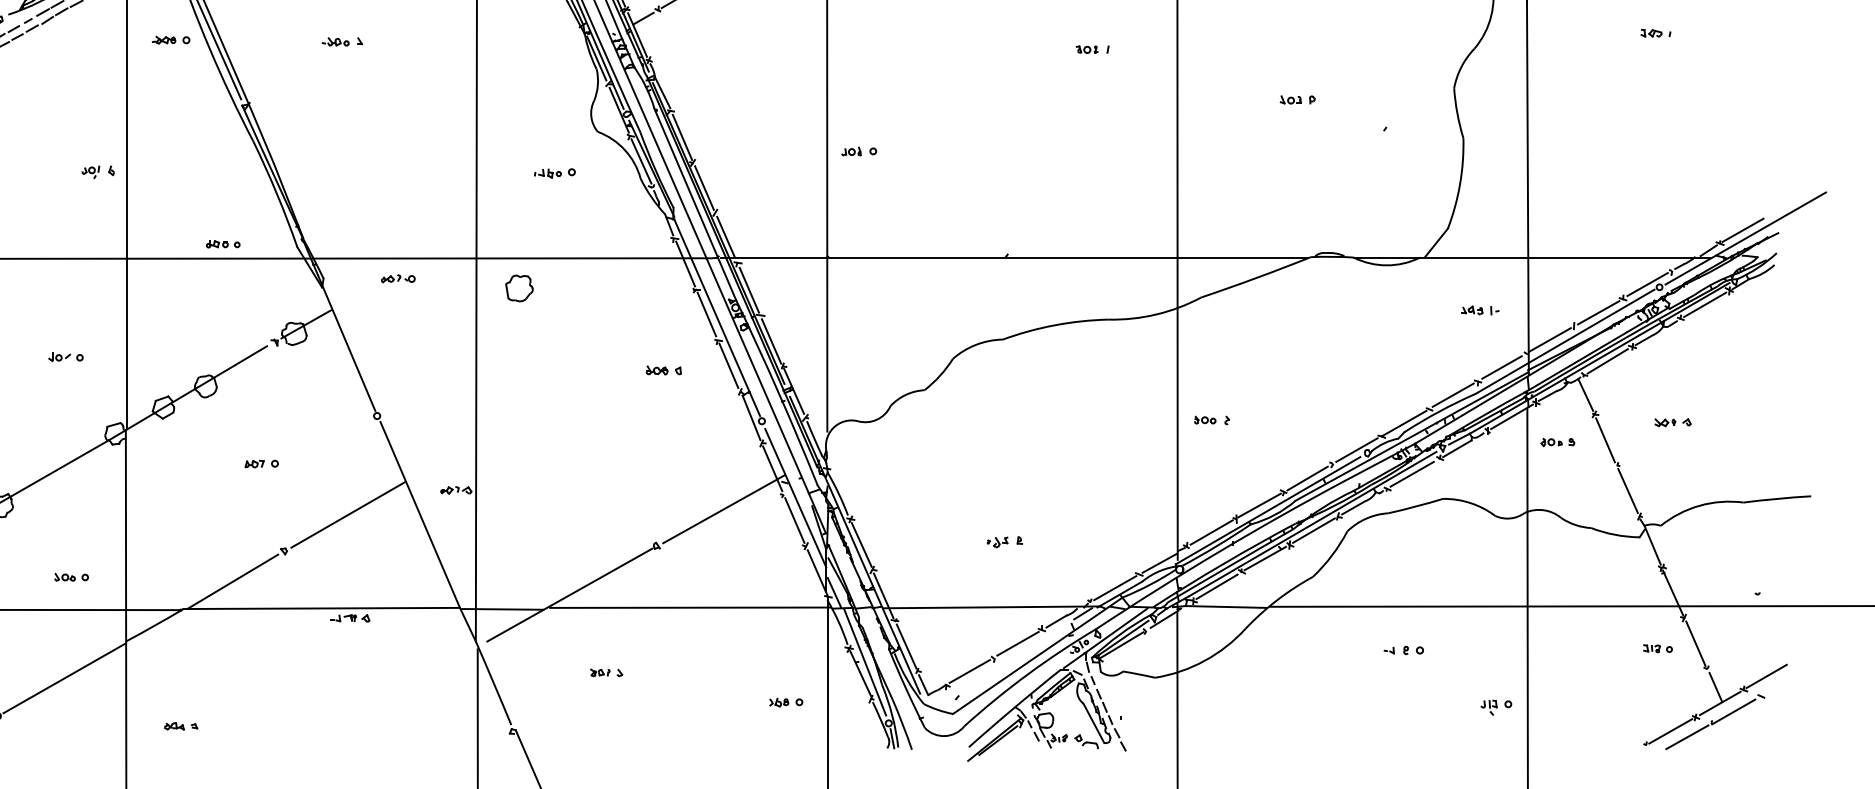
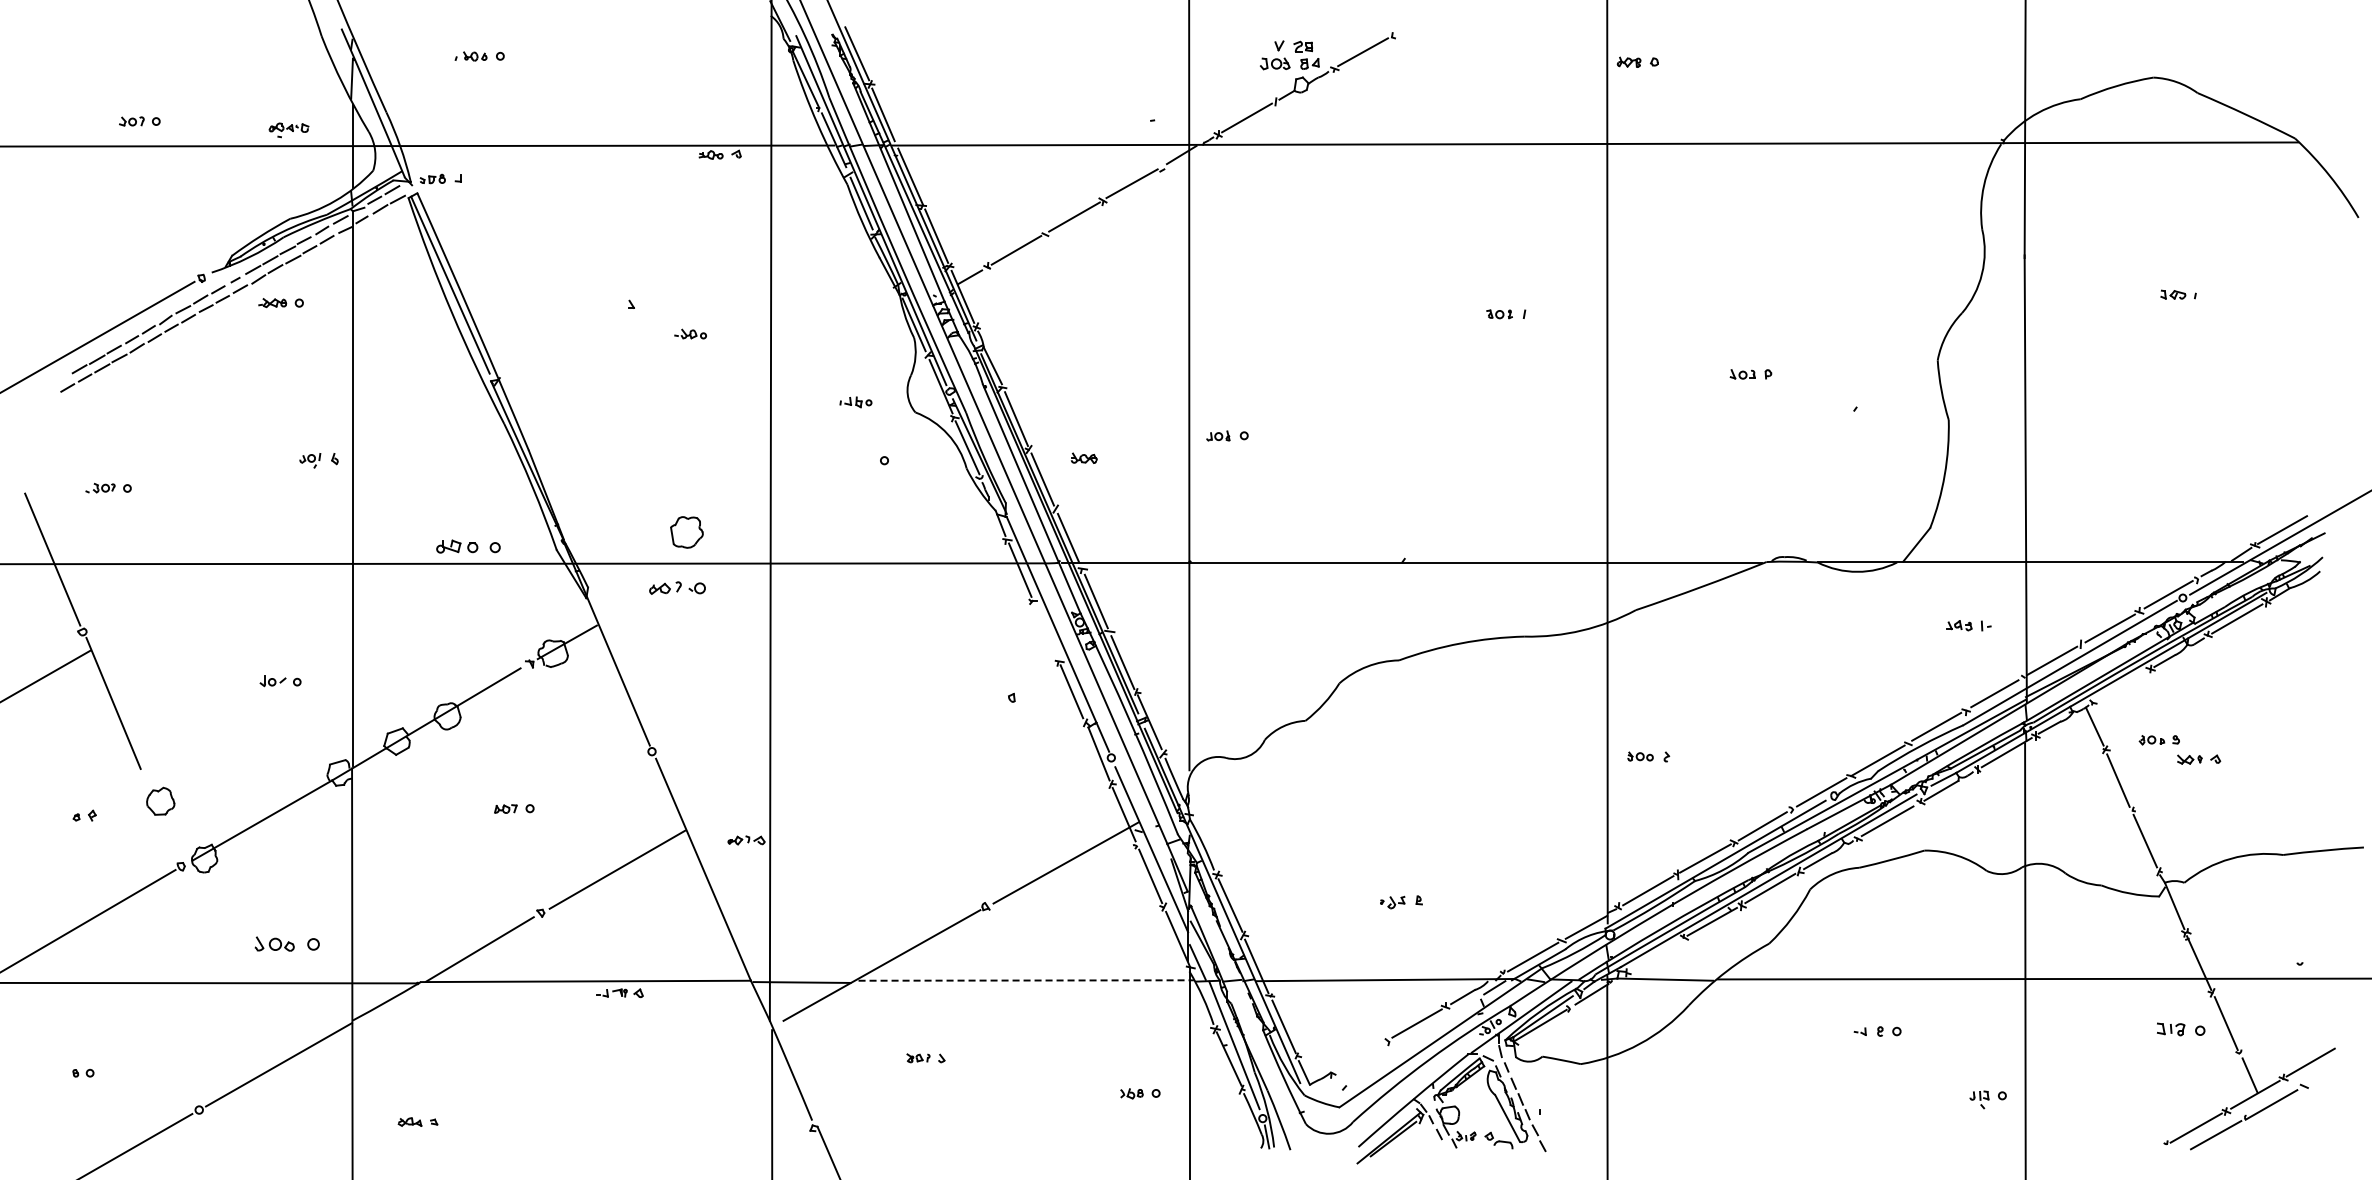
part: (170, 40) -> (280, 303), moved
part: (335, 41) -> (690, 333), moved
part: (547, 173) -> (855, 402), moved
part: (222, 244) -> (467, 546), size x1.6
part: (397, 278) -> (676, 587), size x1.4
part: (519, 288) -> (686, 532), moved
line: (706, 314) -> (1045, 630), removed
line: (1608, 361) -> (2121, 686), removed
part: (656, 369) -> (1083, 457), moved
part: (1557, 442) -> (2158, 740), moved
part: (70, 577) -> (286, 944), size x1.6
line: (1216, 586) -> (1654, 955), removed
line: (690, 607) -> (1026, 980), solid -> dashed
part: (1657, 648) -> (2180, 1029), size x1.4
line: (969, 671) -> (1359, 1056), removed

